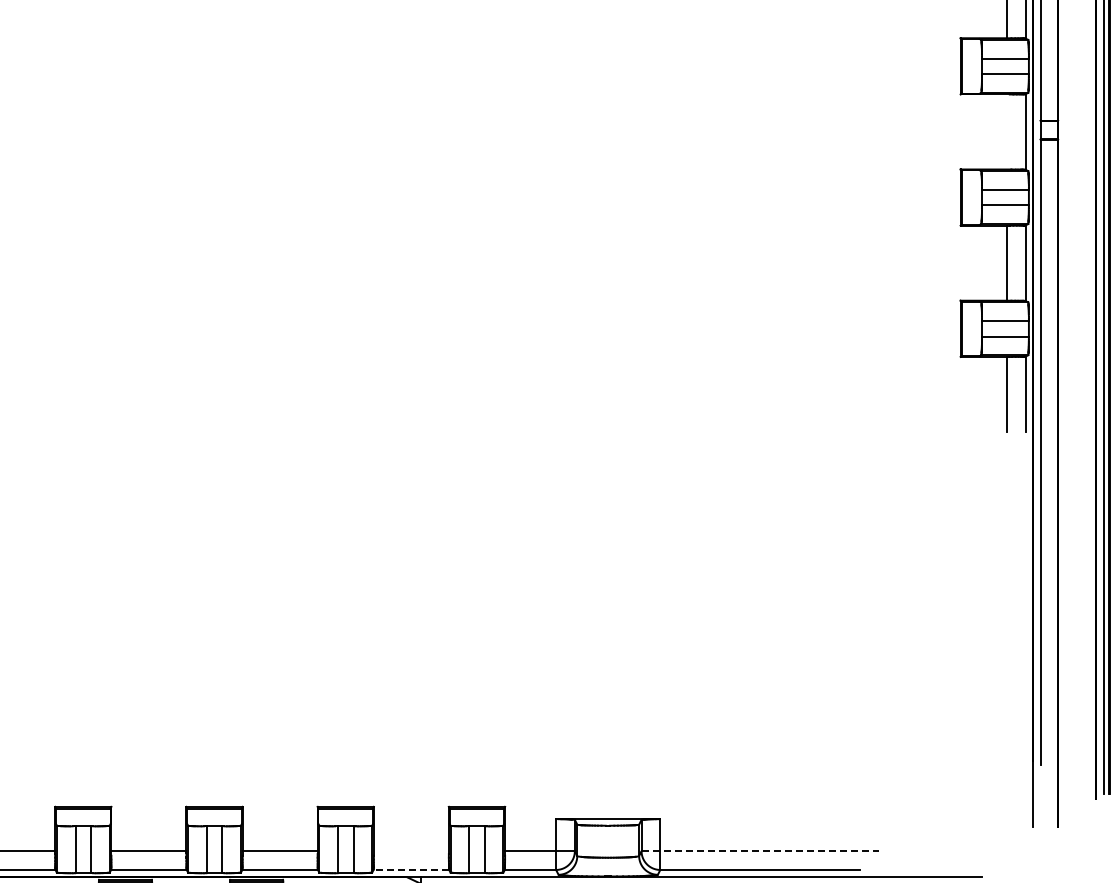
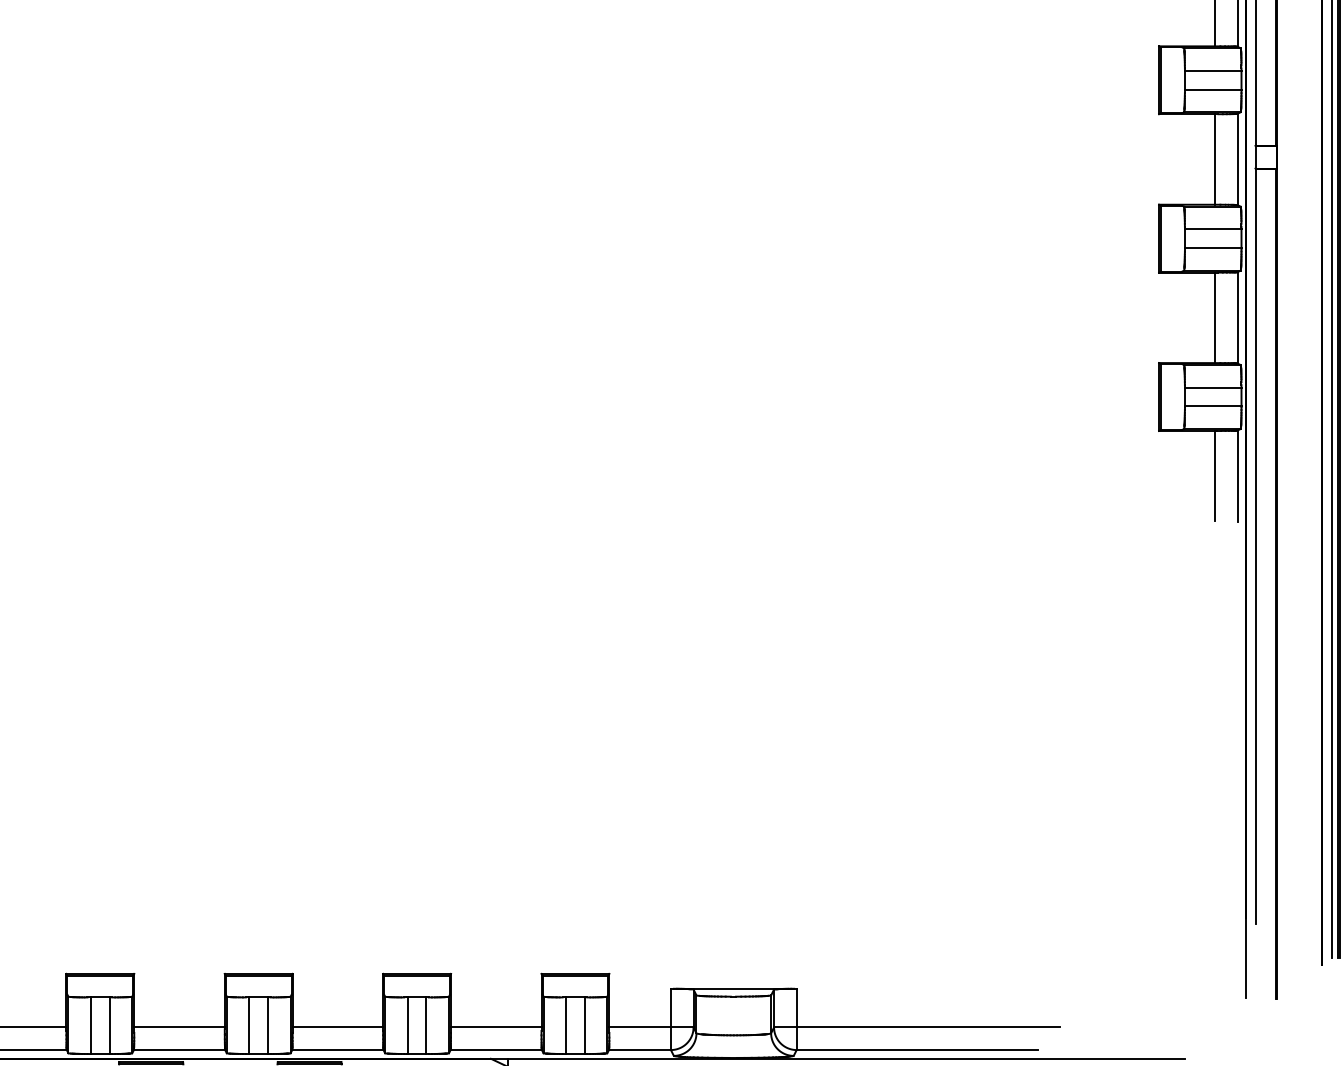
line: (1006, 131) -> (1214, 158), added
line: (410, 851) -> (495, 1027), added
line: (760, 851) -> (917, 1027), dashed -> solid
line: (411, 869) -> (496, 1049), dashed -> solid

